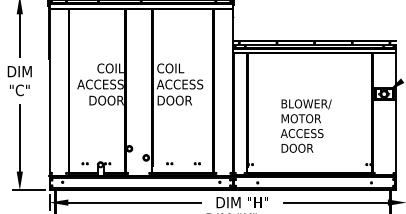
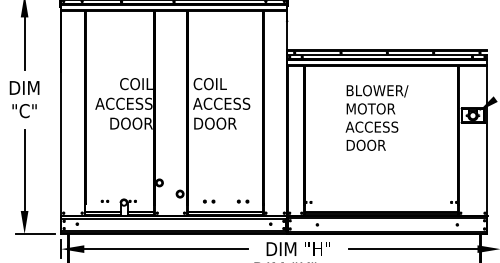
text: (305, 125) -> (376, 117), moved
part: (169, 163) -> (208, 200), size x1.6
part: (196, 163) -> (242, 200), size x1.6

